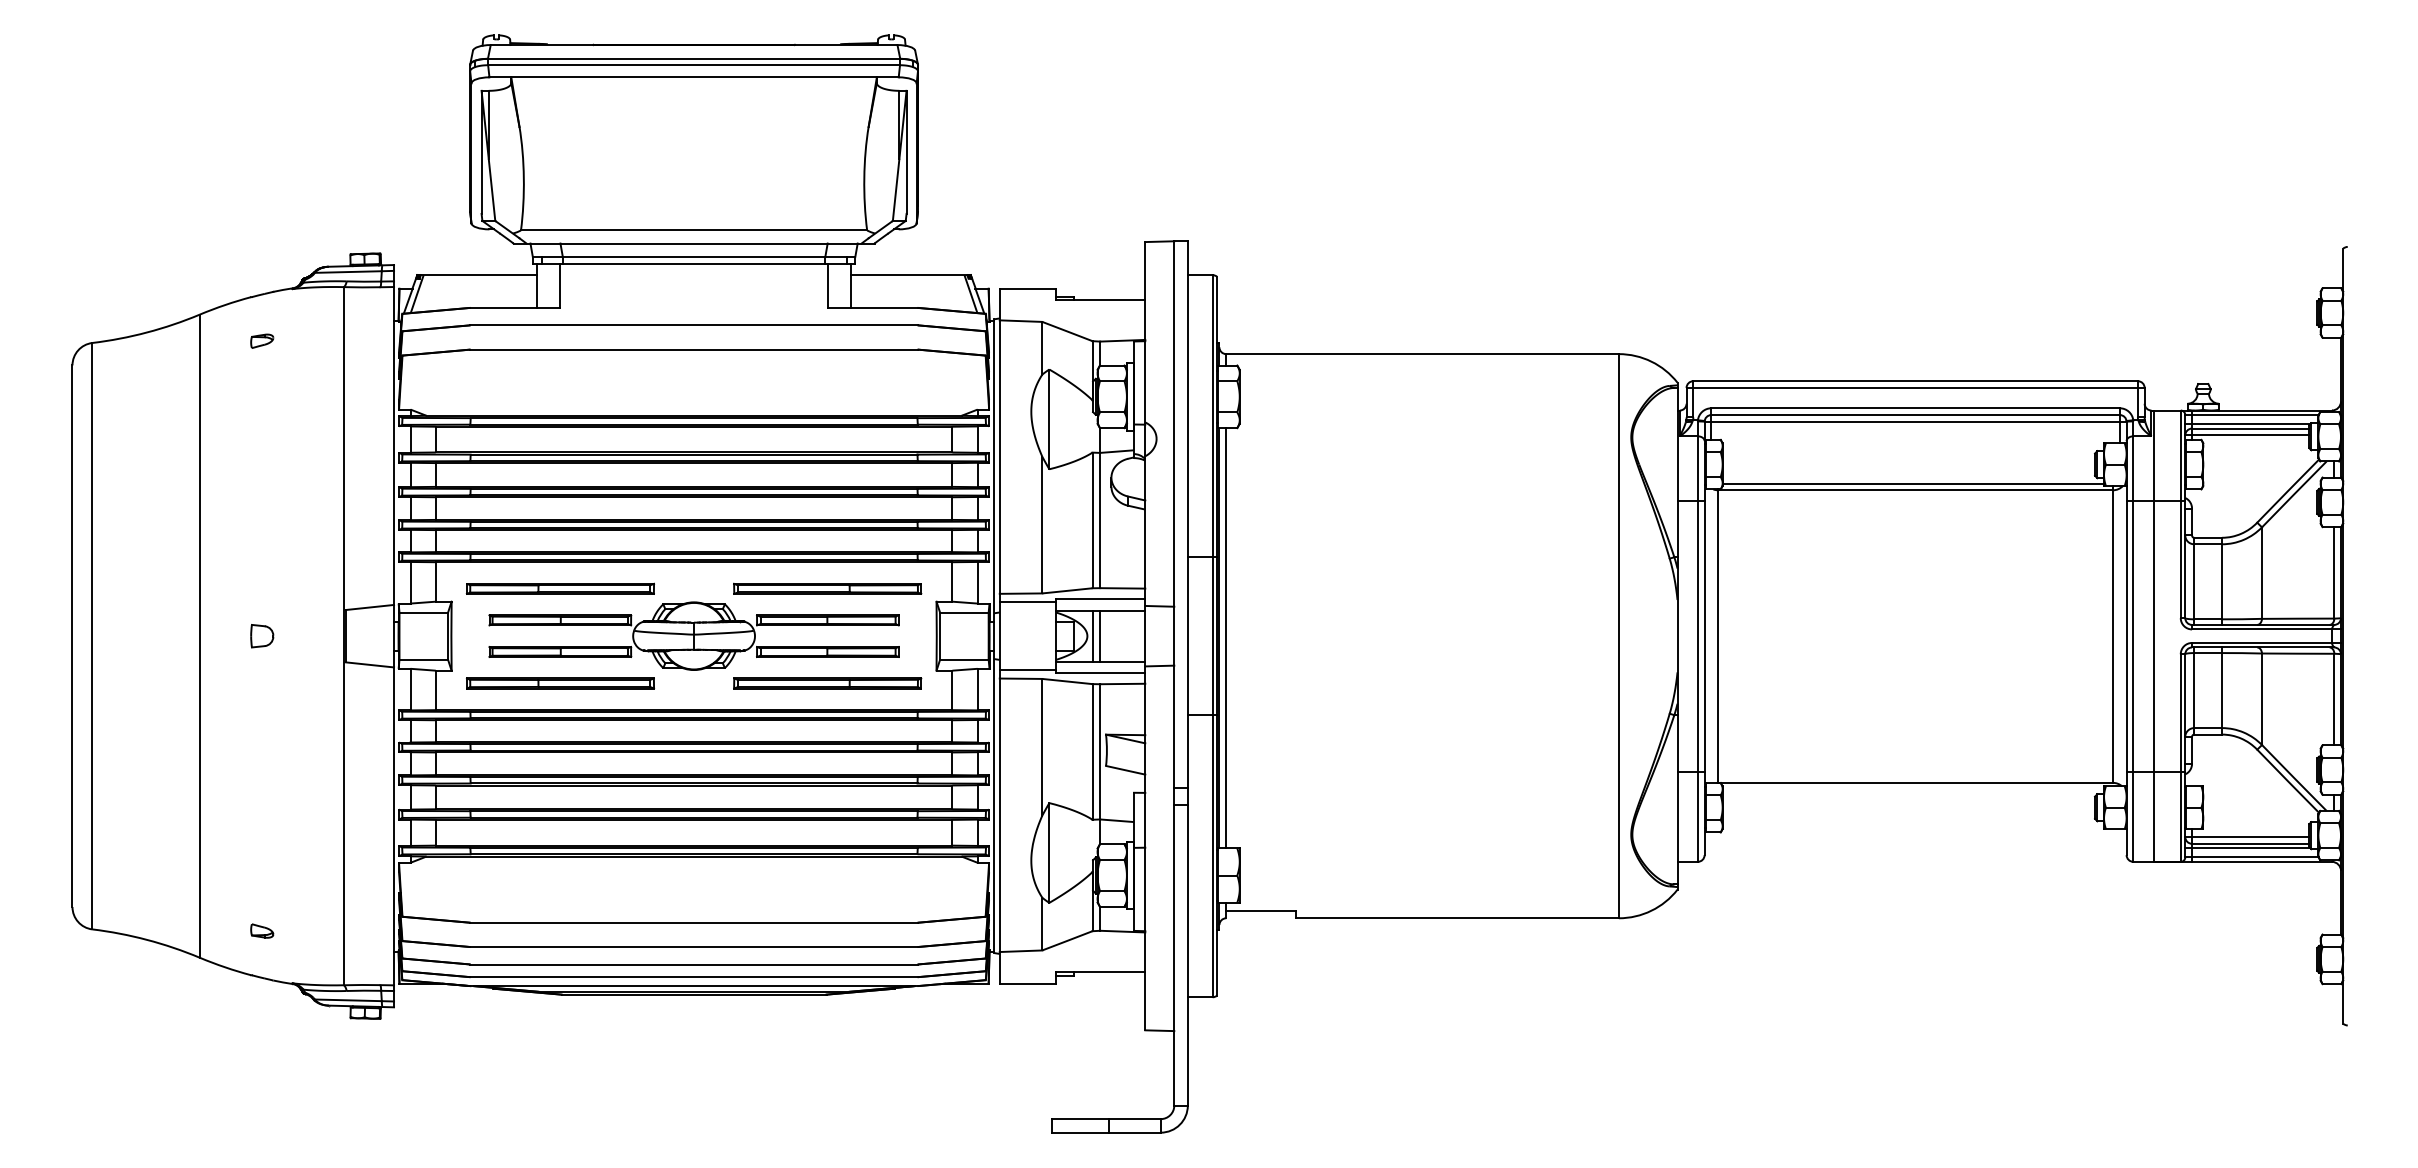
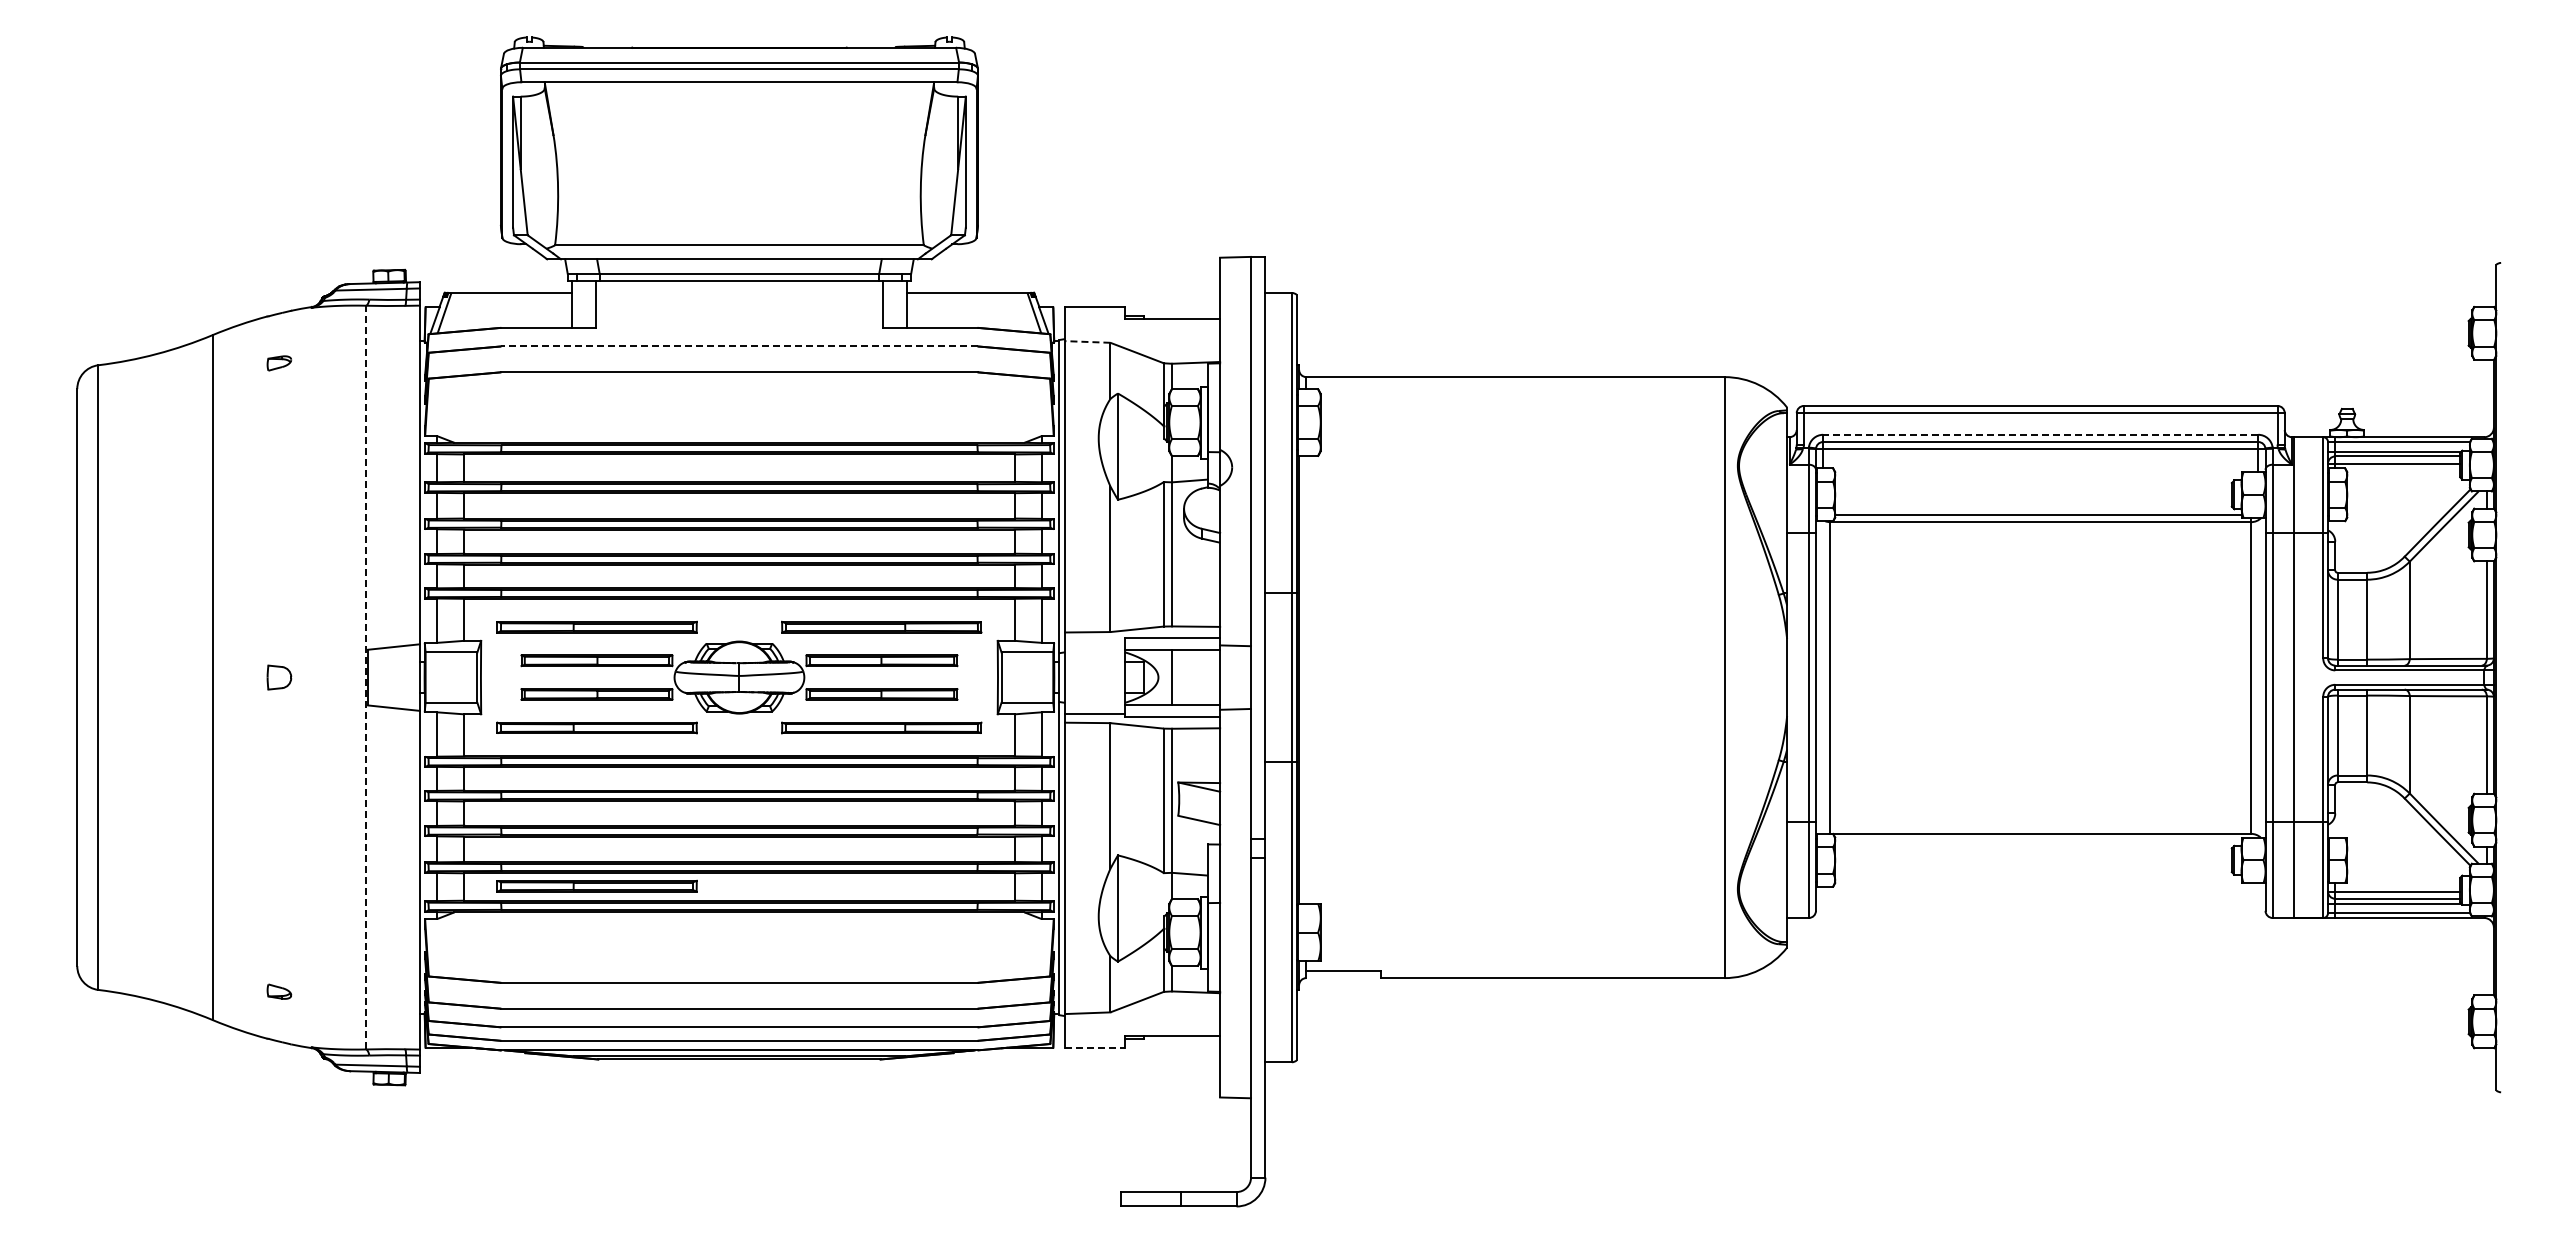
line: (1020, 320) -> (1087, 341), solid -> dashed
line: (693, 325) -> (738, 346), solid -> dashed
line: (1915, 407) -> (2040, 434), solid -> dashed
line: (1028, 602) -> (1095, 641), removed
line: (343, 636) -> (366, 677), solid -> dashed
line: (1092, 636) -> (1163, 677), removed
line: (1226, 637) -> (1306, 679), removed
part: (559, 831) -> (596, 885), added
line: (1028, 983) -> (1095, 1047), solid -> dashed

